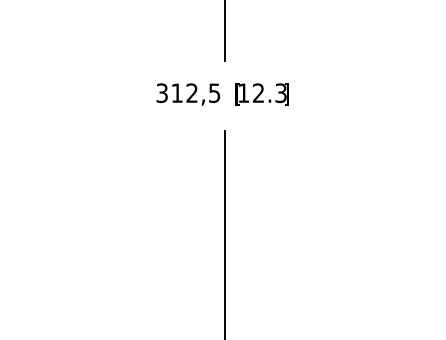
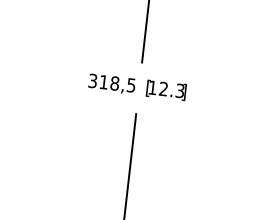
text: (192, 93) -> (115, 83), 312,5 -> 318,5

